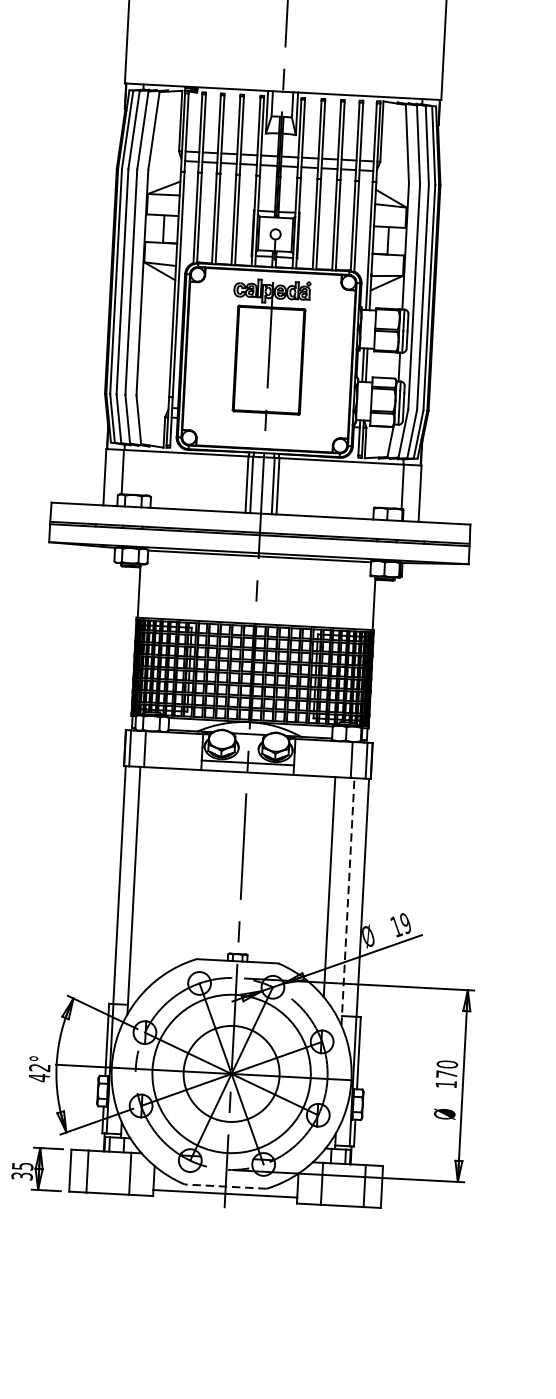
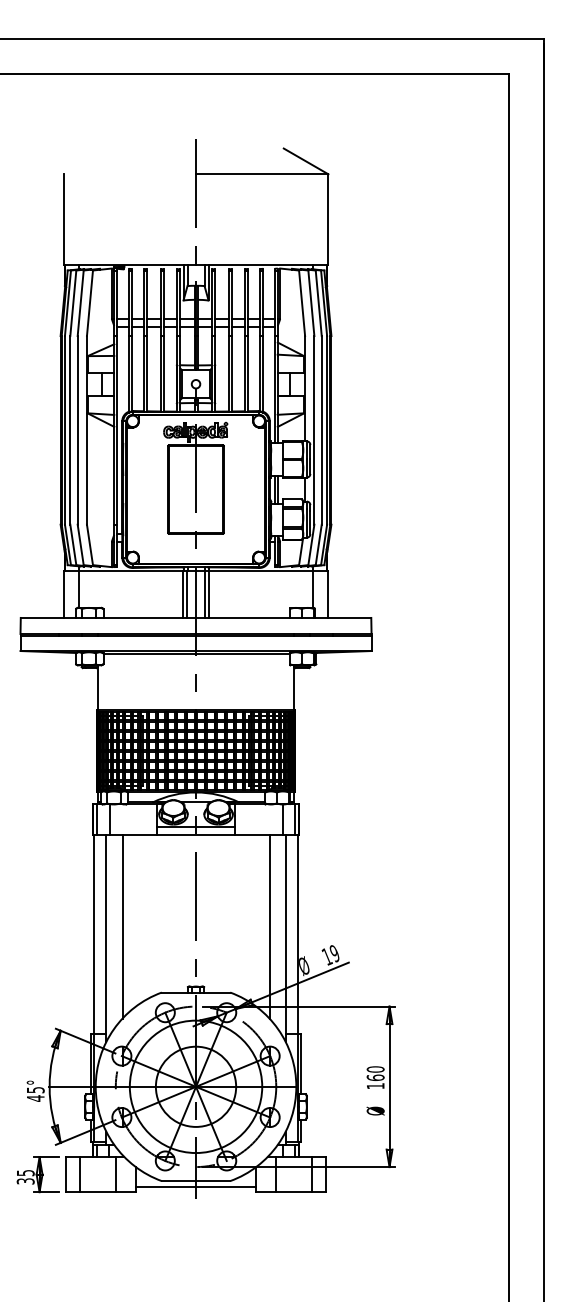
line: (153, 877) -> (122, 926), added
line: (347, 902) -> (285, 938), dashed -> solid
text: (39, 1068) -> (35, 1090), 42° -> 45°
text: (446, 1074) -> (375, 1077), 170 -> 160
line: (225, 1187) -> (195, 1181), dashed -> solid

